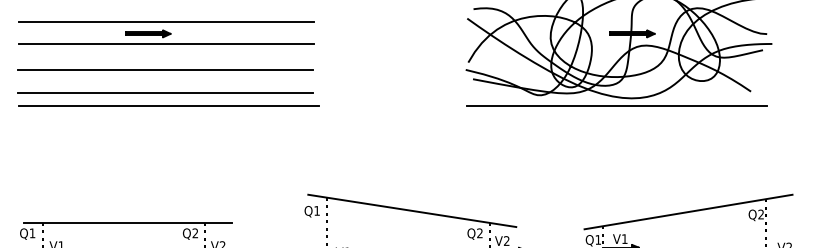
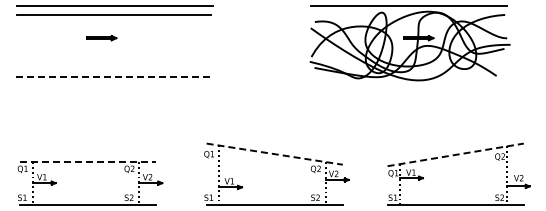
line: (166, 22) -> (113, 30), removed
line: (166, 45) -> (113, 45), removed
line: (164, 69) -> (112, 61), removed
line: (166, 92) -> (113, 76), solid -> dashed
line: (169, 106) -> (115, 85), removed
line: (616, 106) -> (408, 85), removed
line: (411, 211) -> (274, 154), solid -> dashed
line: (689, 211) -> (456, 154), solid -> dashed
line: (127, 222) -> (88, 161), solid -> dashed

